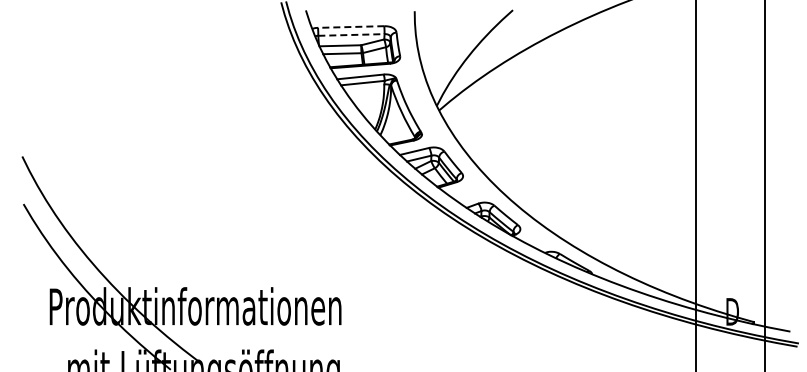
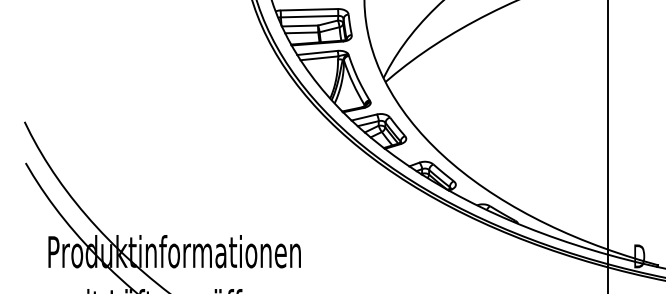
line: (350, 27) -> (308, 10), dashed -> solid
line: (351, 34) -> (309, 16), dashed -> solid

